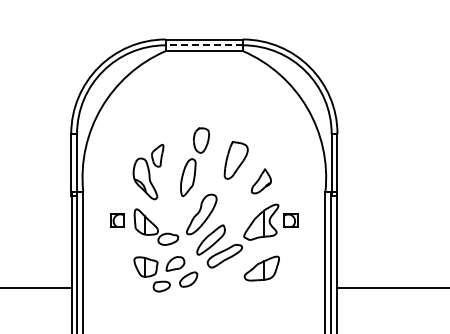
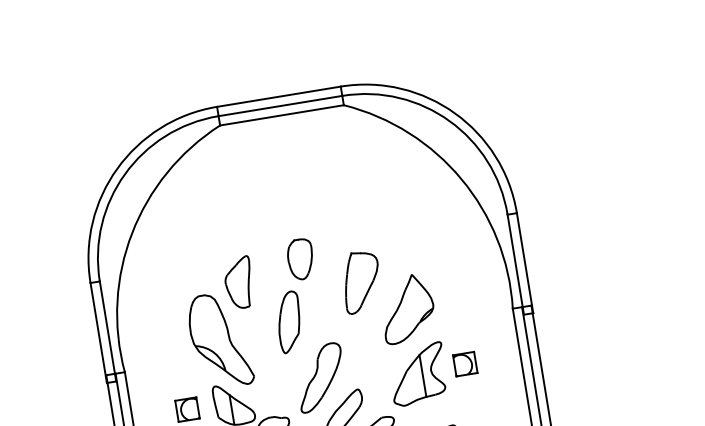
line: (204, 45) -> (280, 106), dashed -> solid
part: (148, 171) -> (224, 322), size x1.43
part: (261, 181) -> (407, 309), size x1.67

